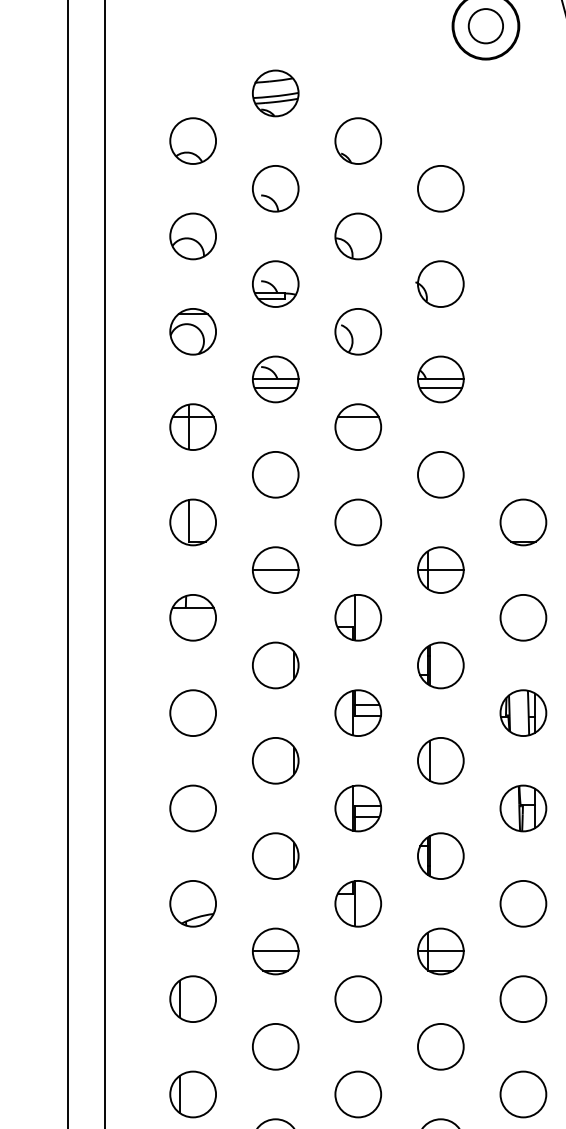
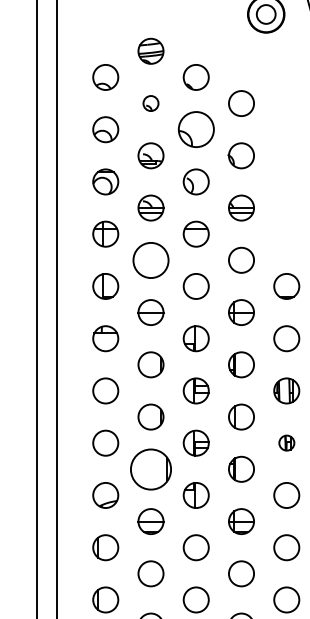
part: (274, 188) -> (150, 103), size x0.6
part: (356, 236) -> (195, 129), size x1.4
circle: (274, 473) -> (150, 259), size x1.4
part: (522, 807) -> (286, 442), size x0.6
part: (274, 854) -> (150, 468), size x1.6

